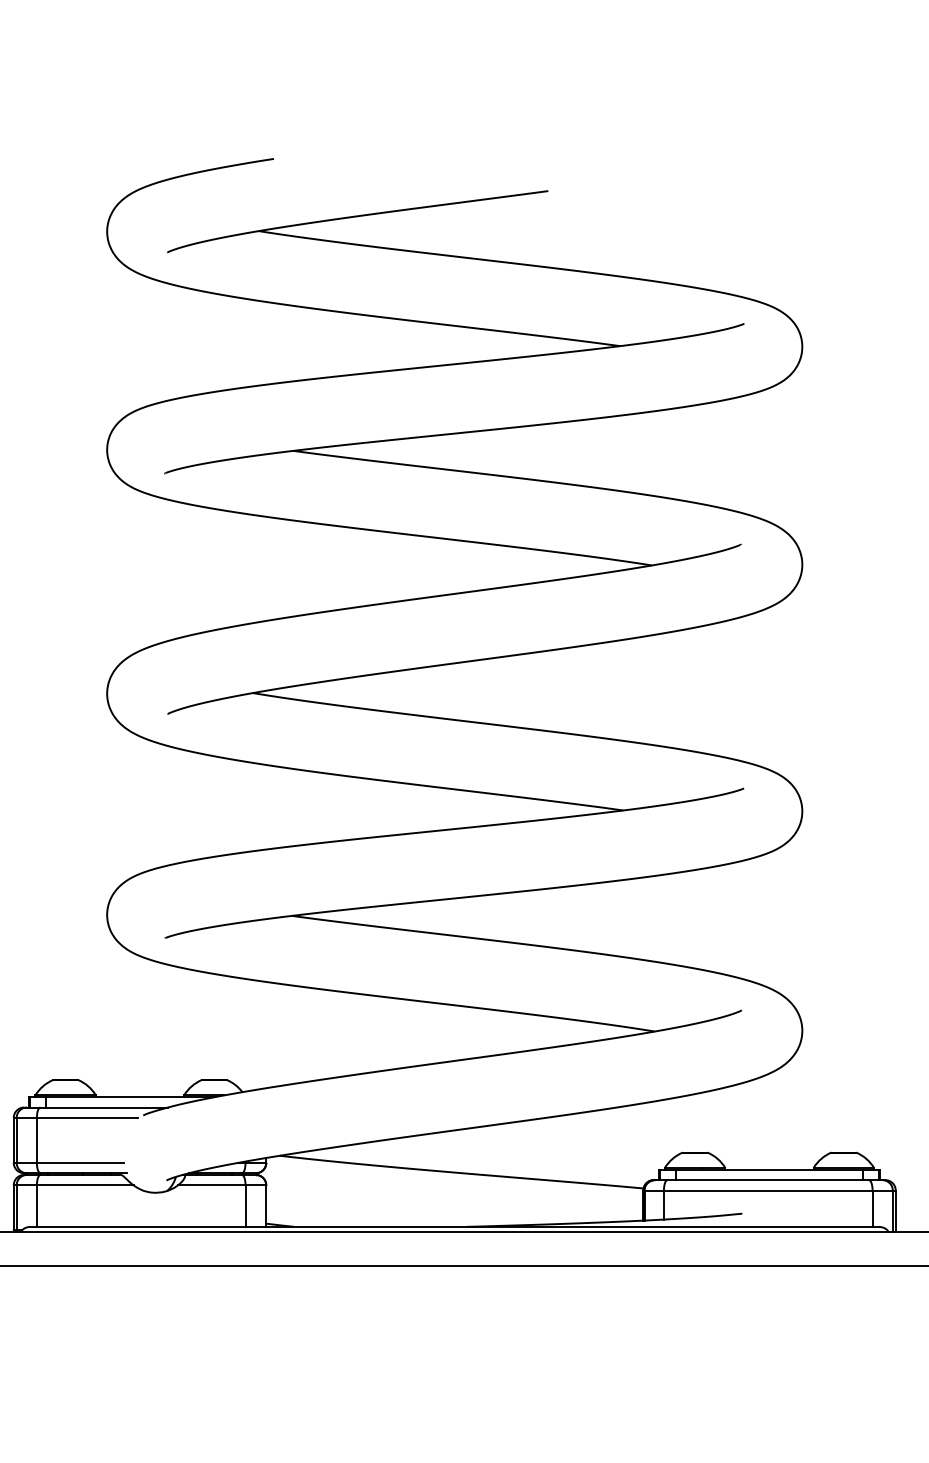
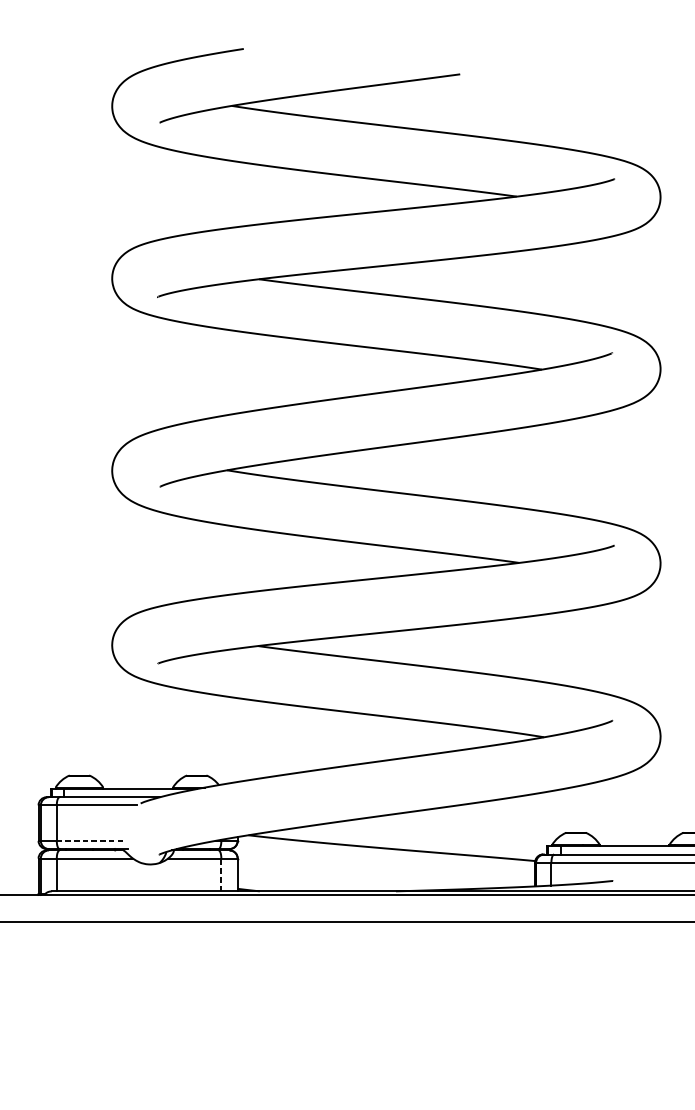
line: (80, 1162) -> (91, 840), solid -> dashed
line: (245, 1206) -> (221, 875), solid -> dashed

